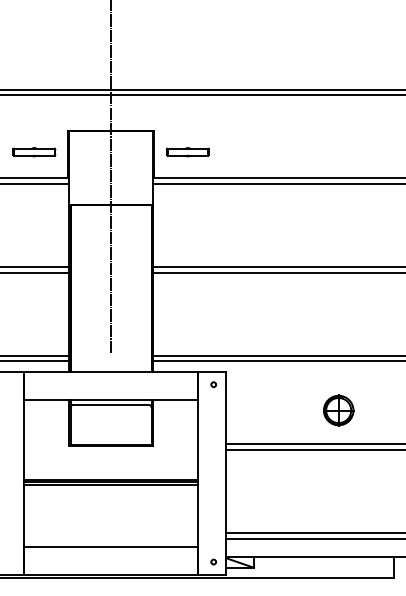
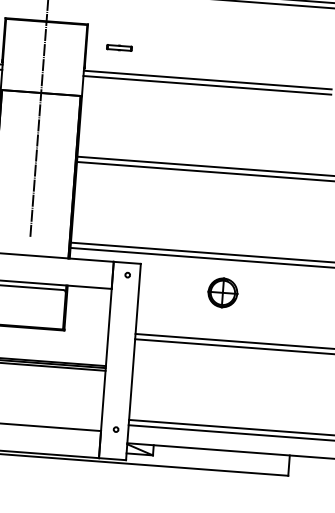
part: (187, 152) -> (119, 48), size x0.6
part: (338, 410) -> (222, 292), moved
circle: (213, 561) -> (115, 429), moved

